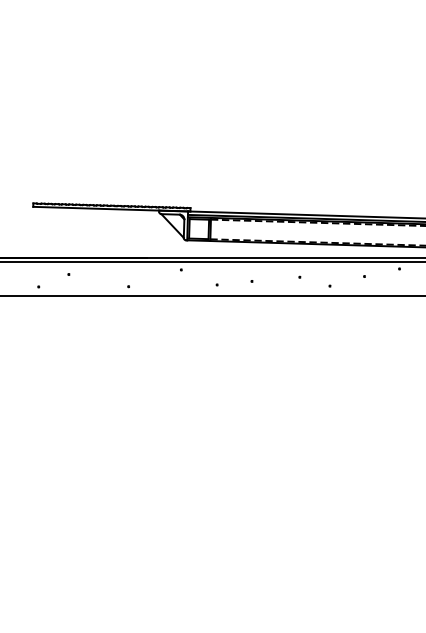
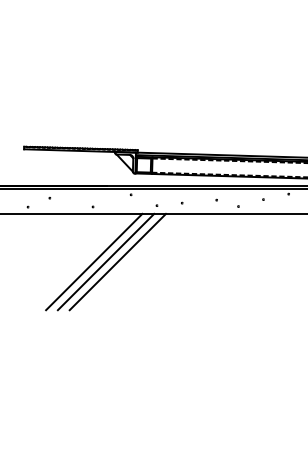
line: (130, 362) -> (94, 261), added
line: (145, 362) -> (105, 261), added
line: (162, 362) -> (117, 261), added

